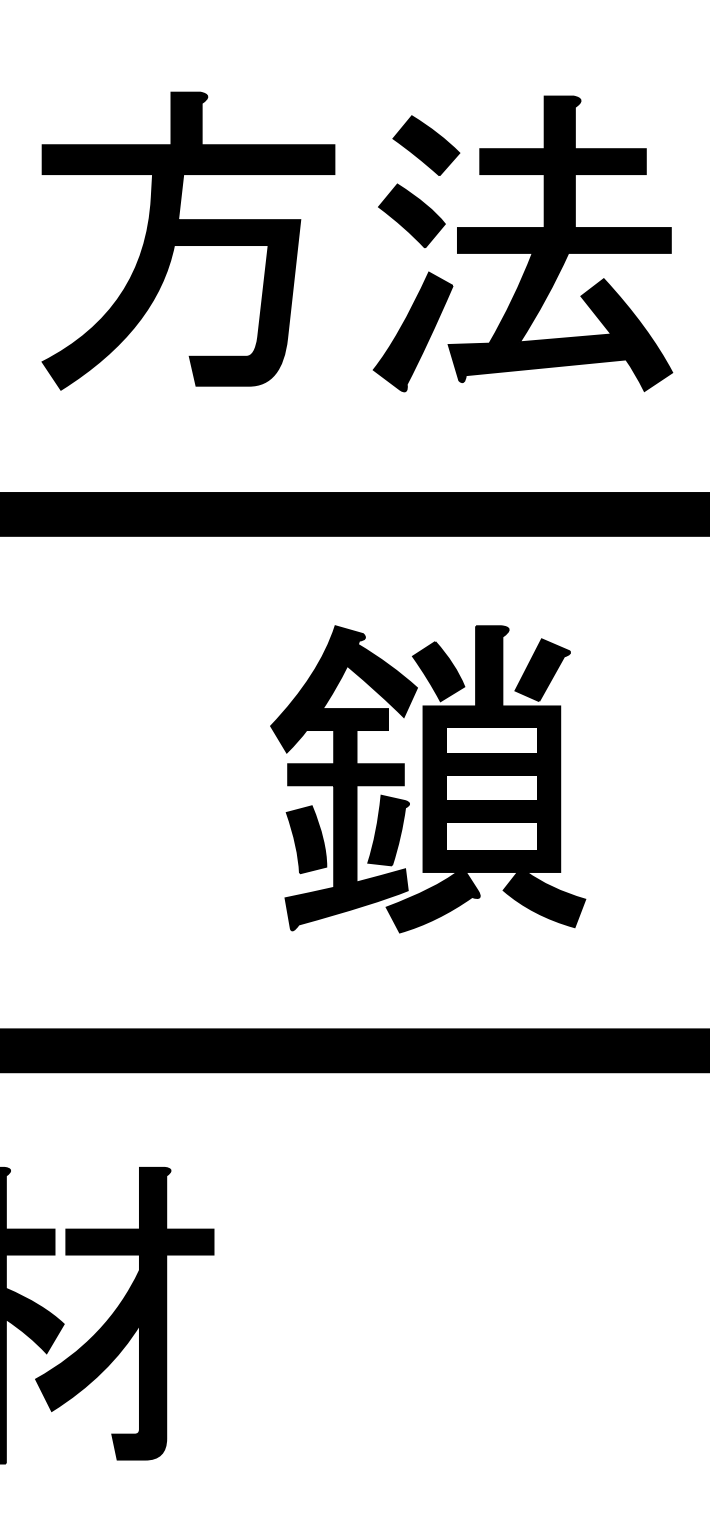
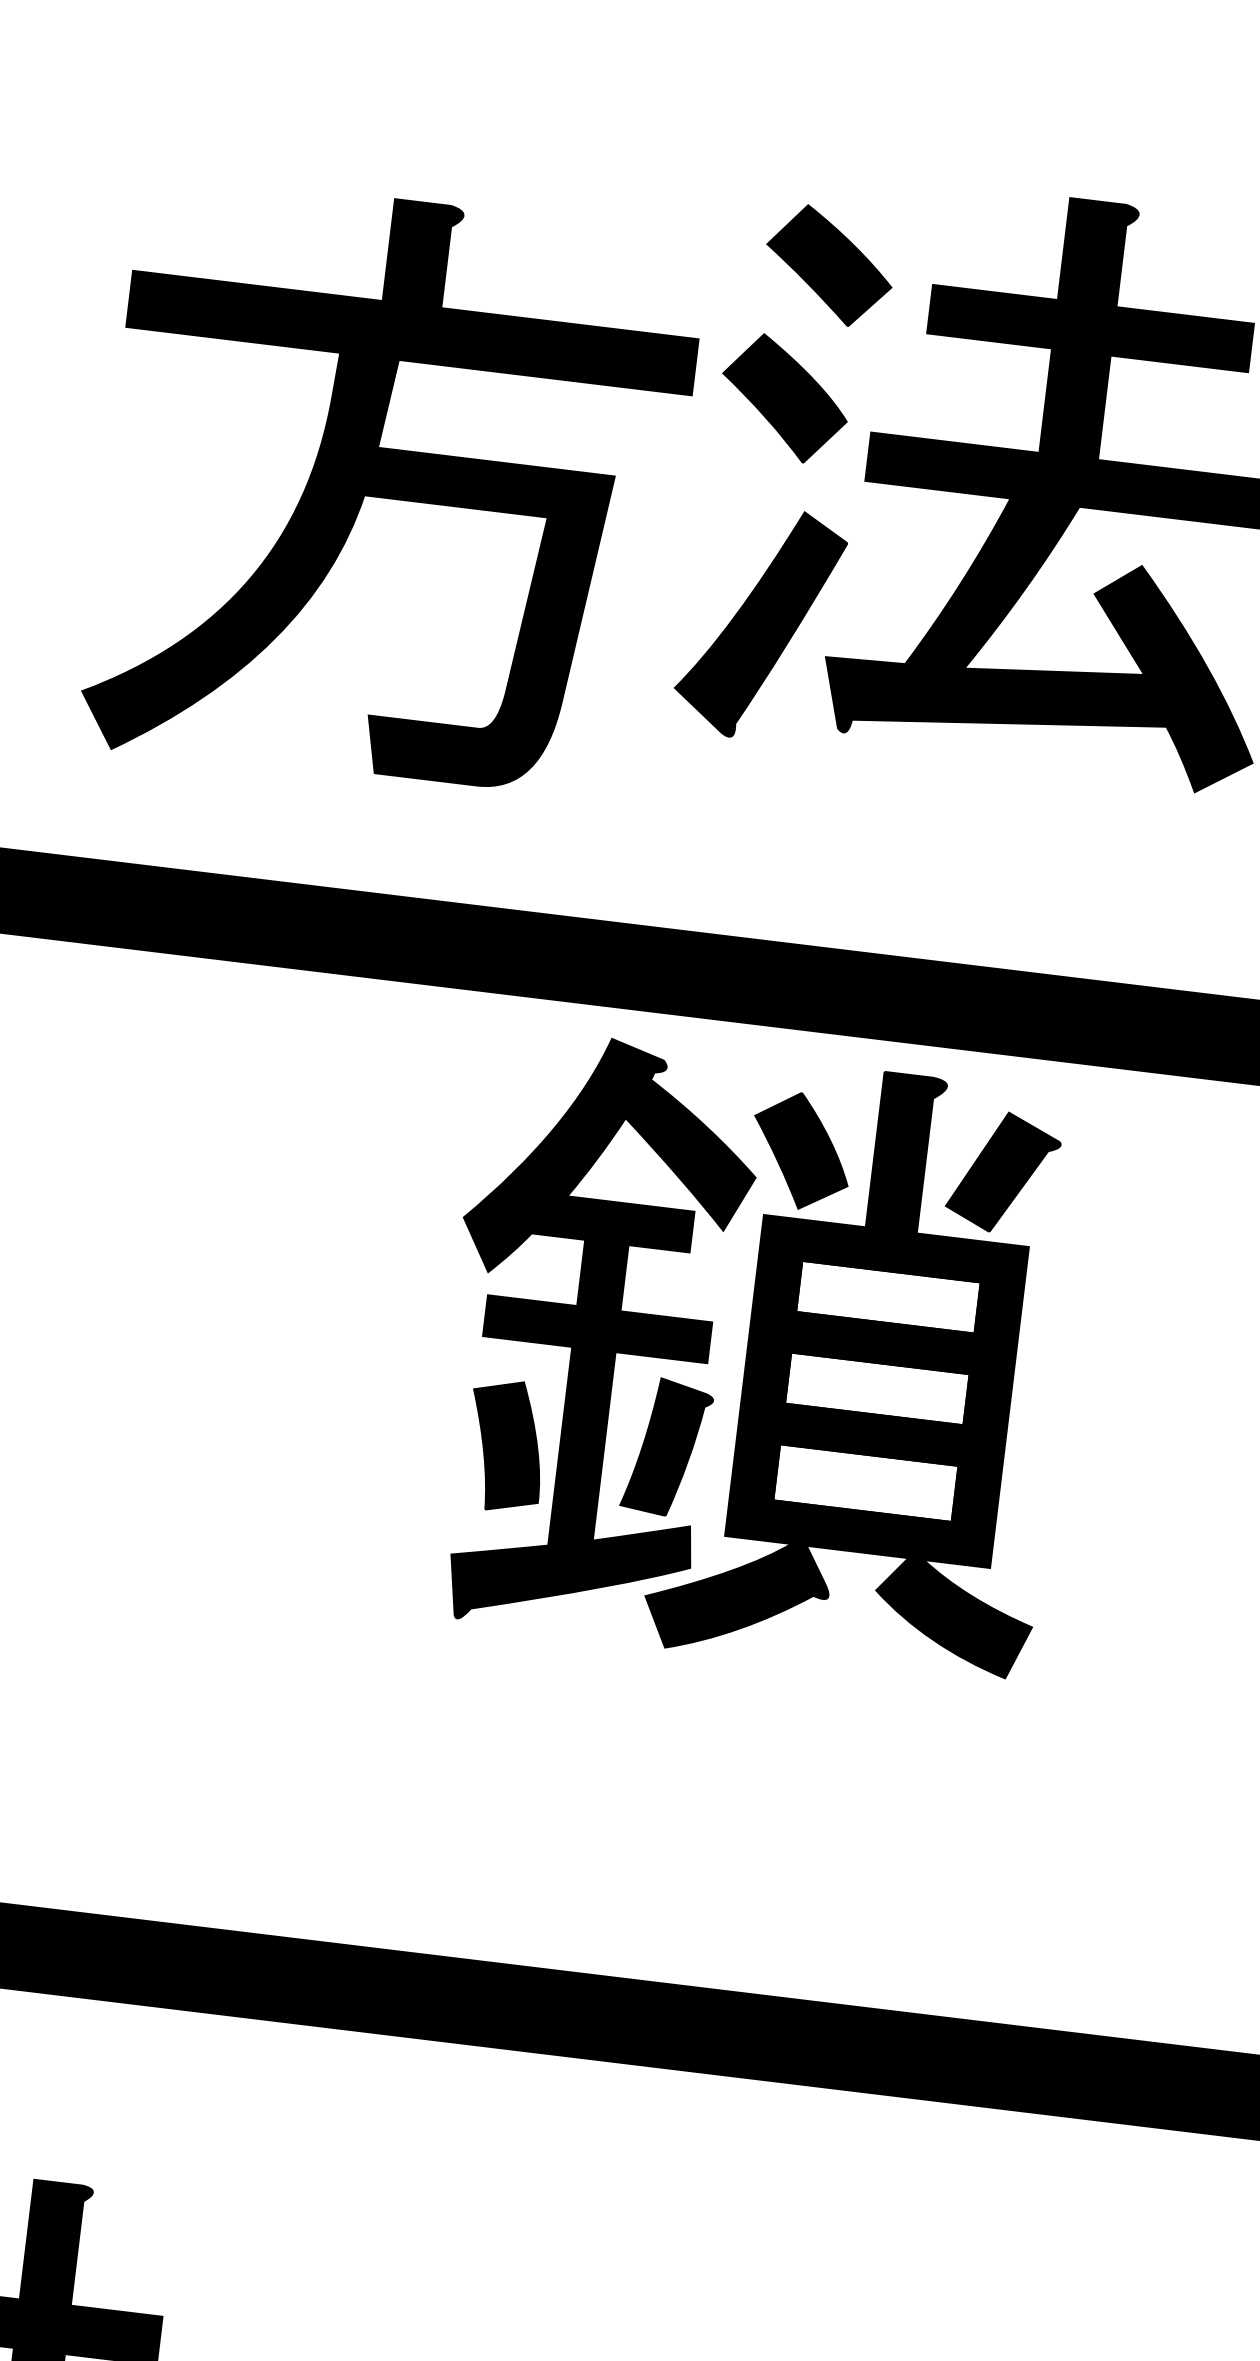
part: (188, 240) -> (393, 489), moved
part: (428, 779) -> (756, 1357), moved

